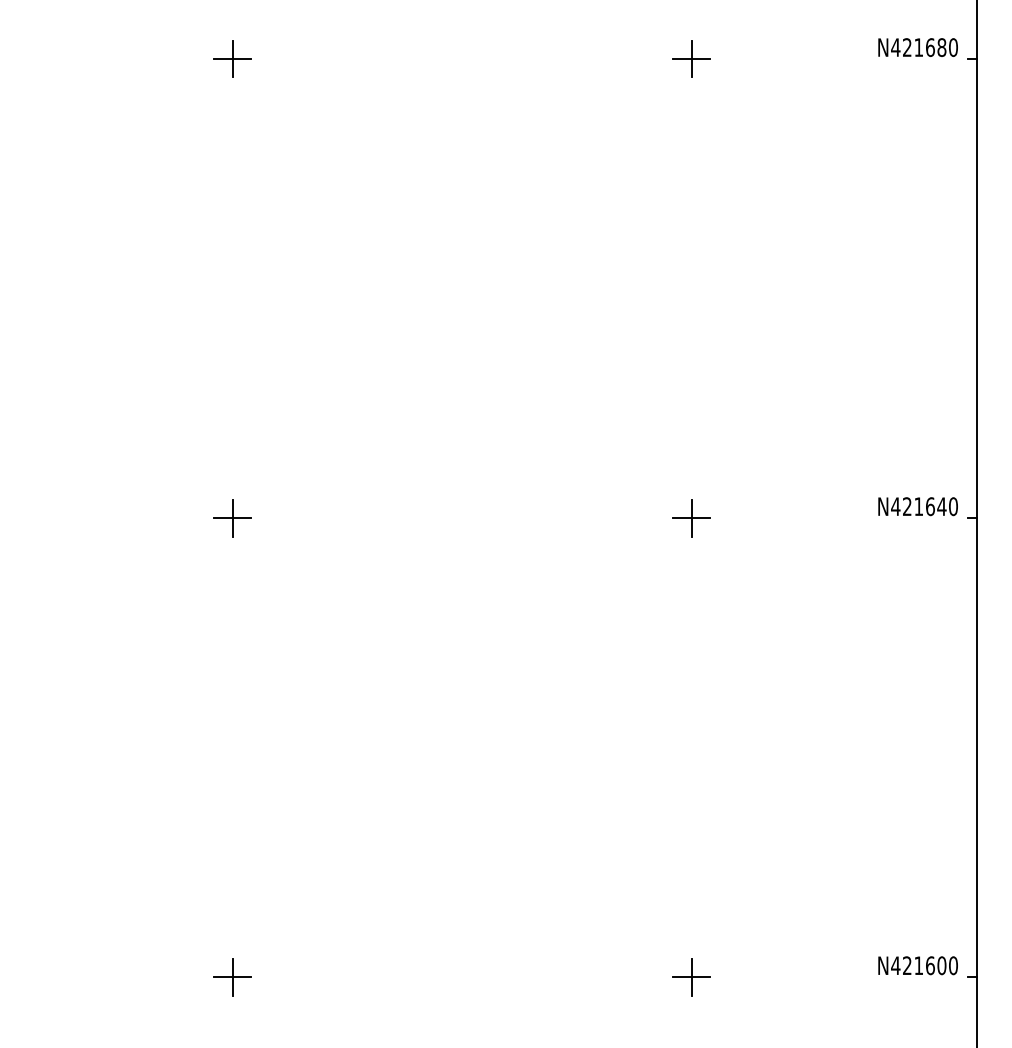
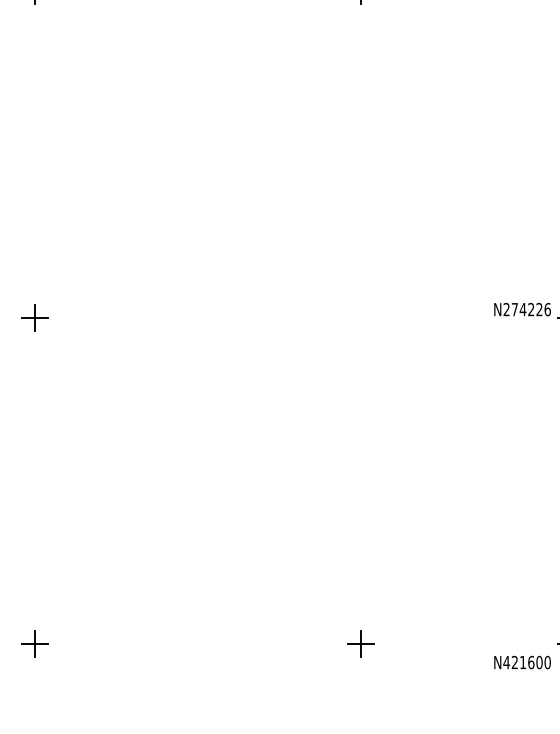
text: (924, 506) -> (527, 309), N421640 -> N274226
part: (691, 518) -> (361, 318), removed
text: (917, 965) -> (522, 662), moved

